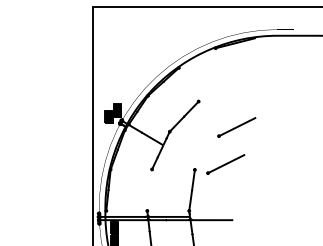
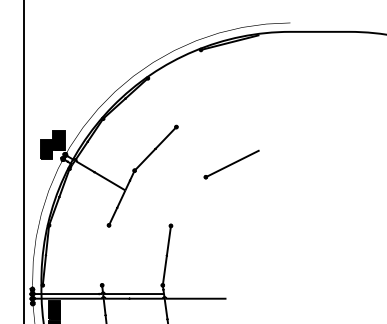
part: (225, 164) -> (215, 218), removed

